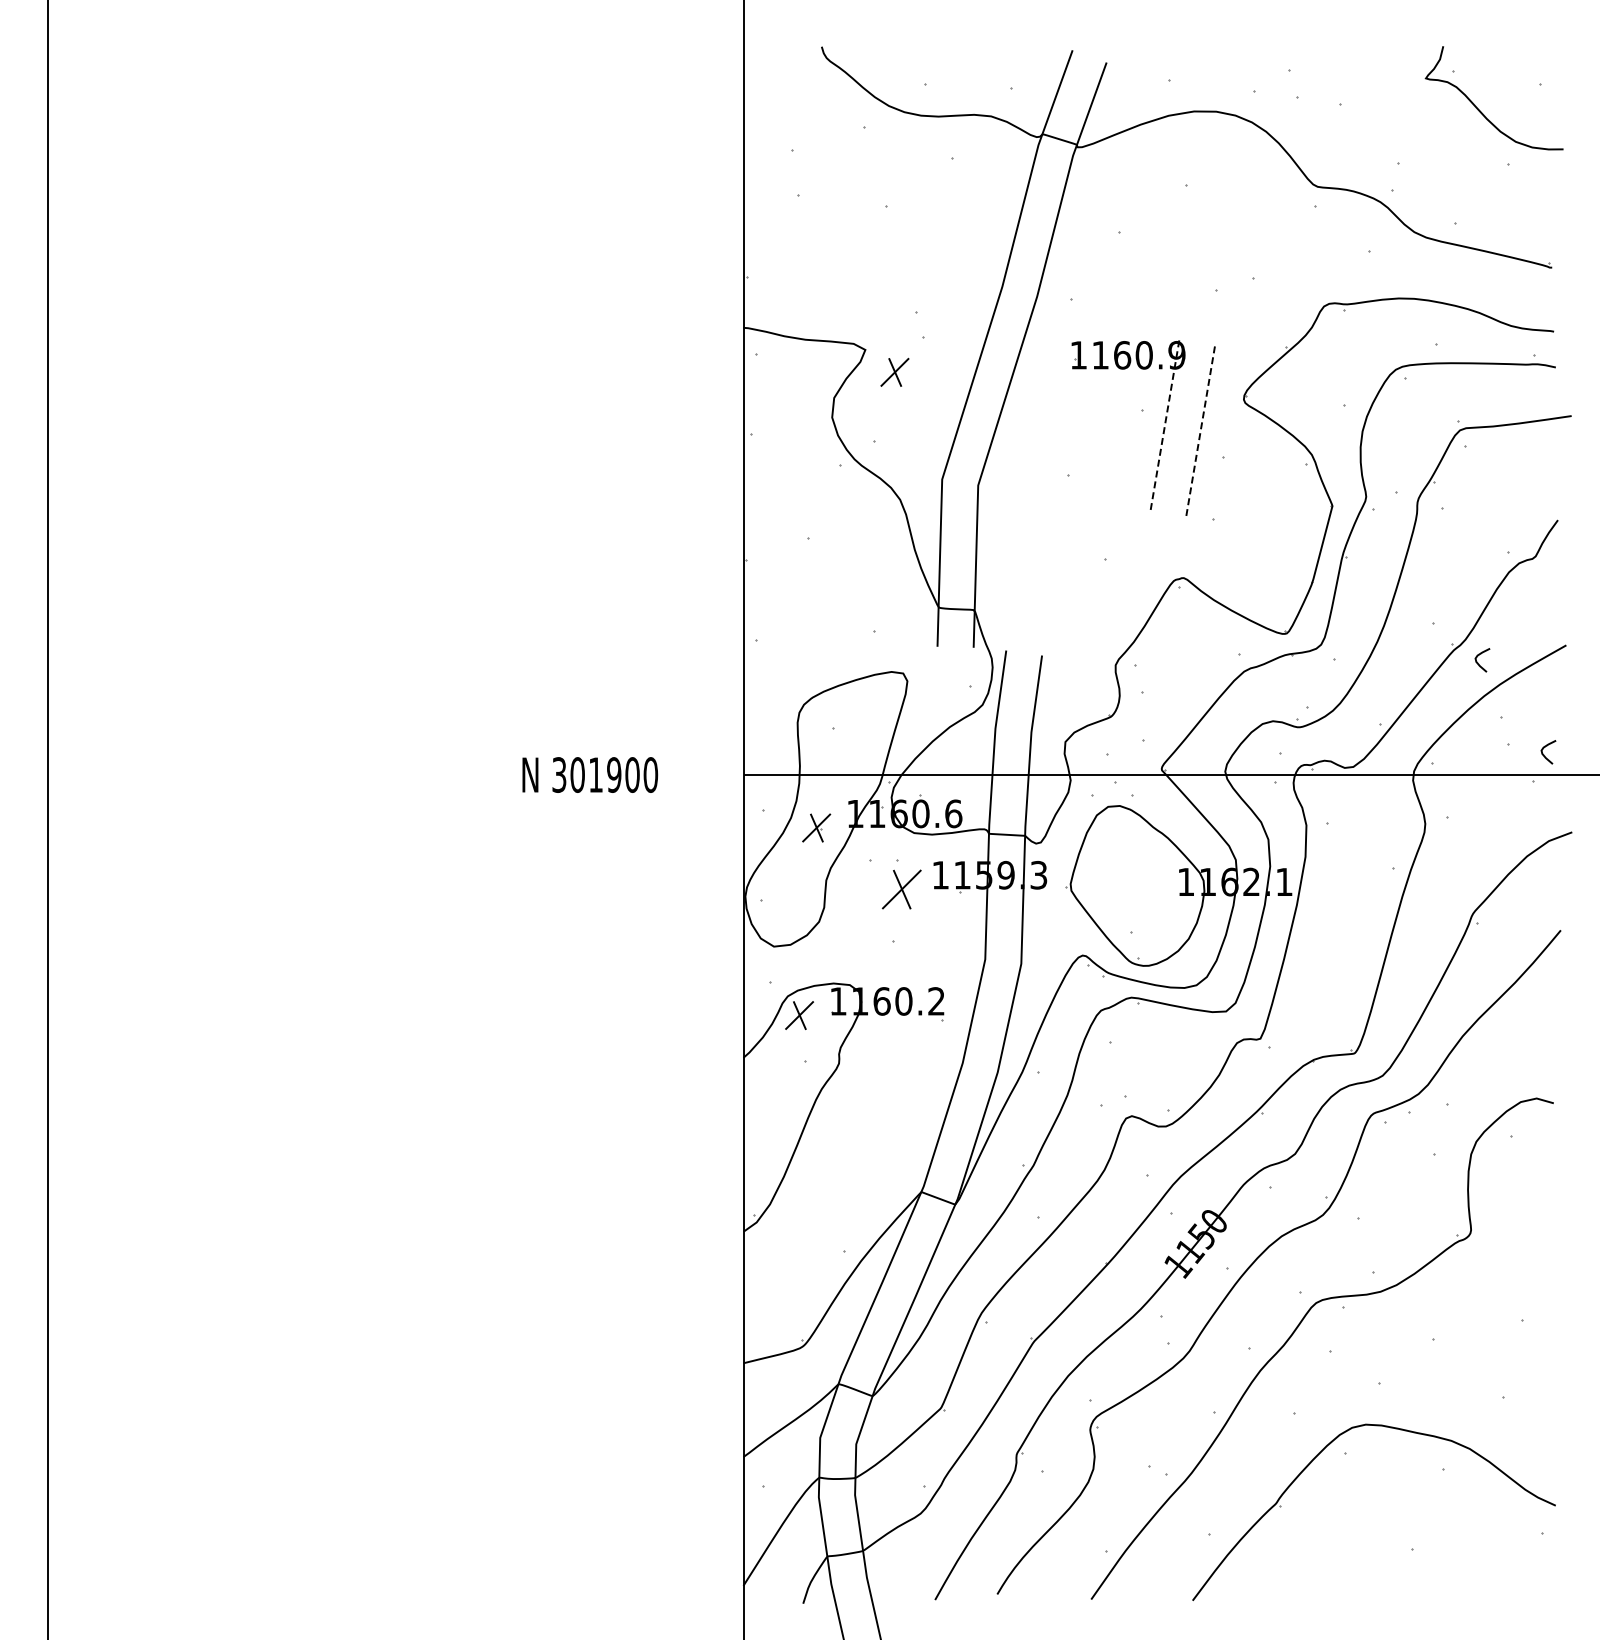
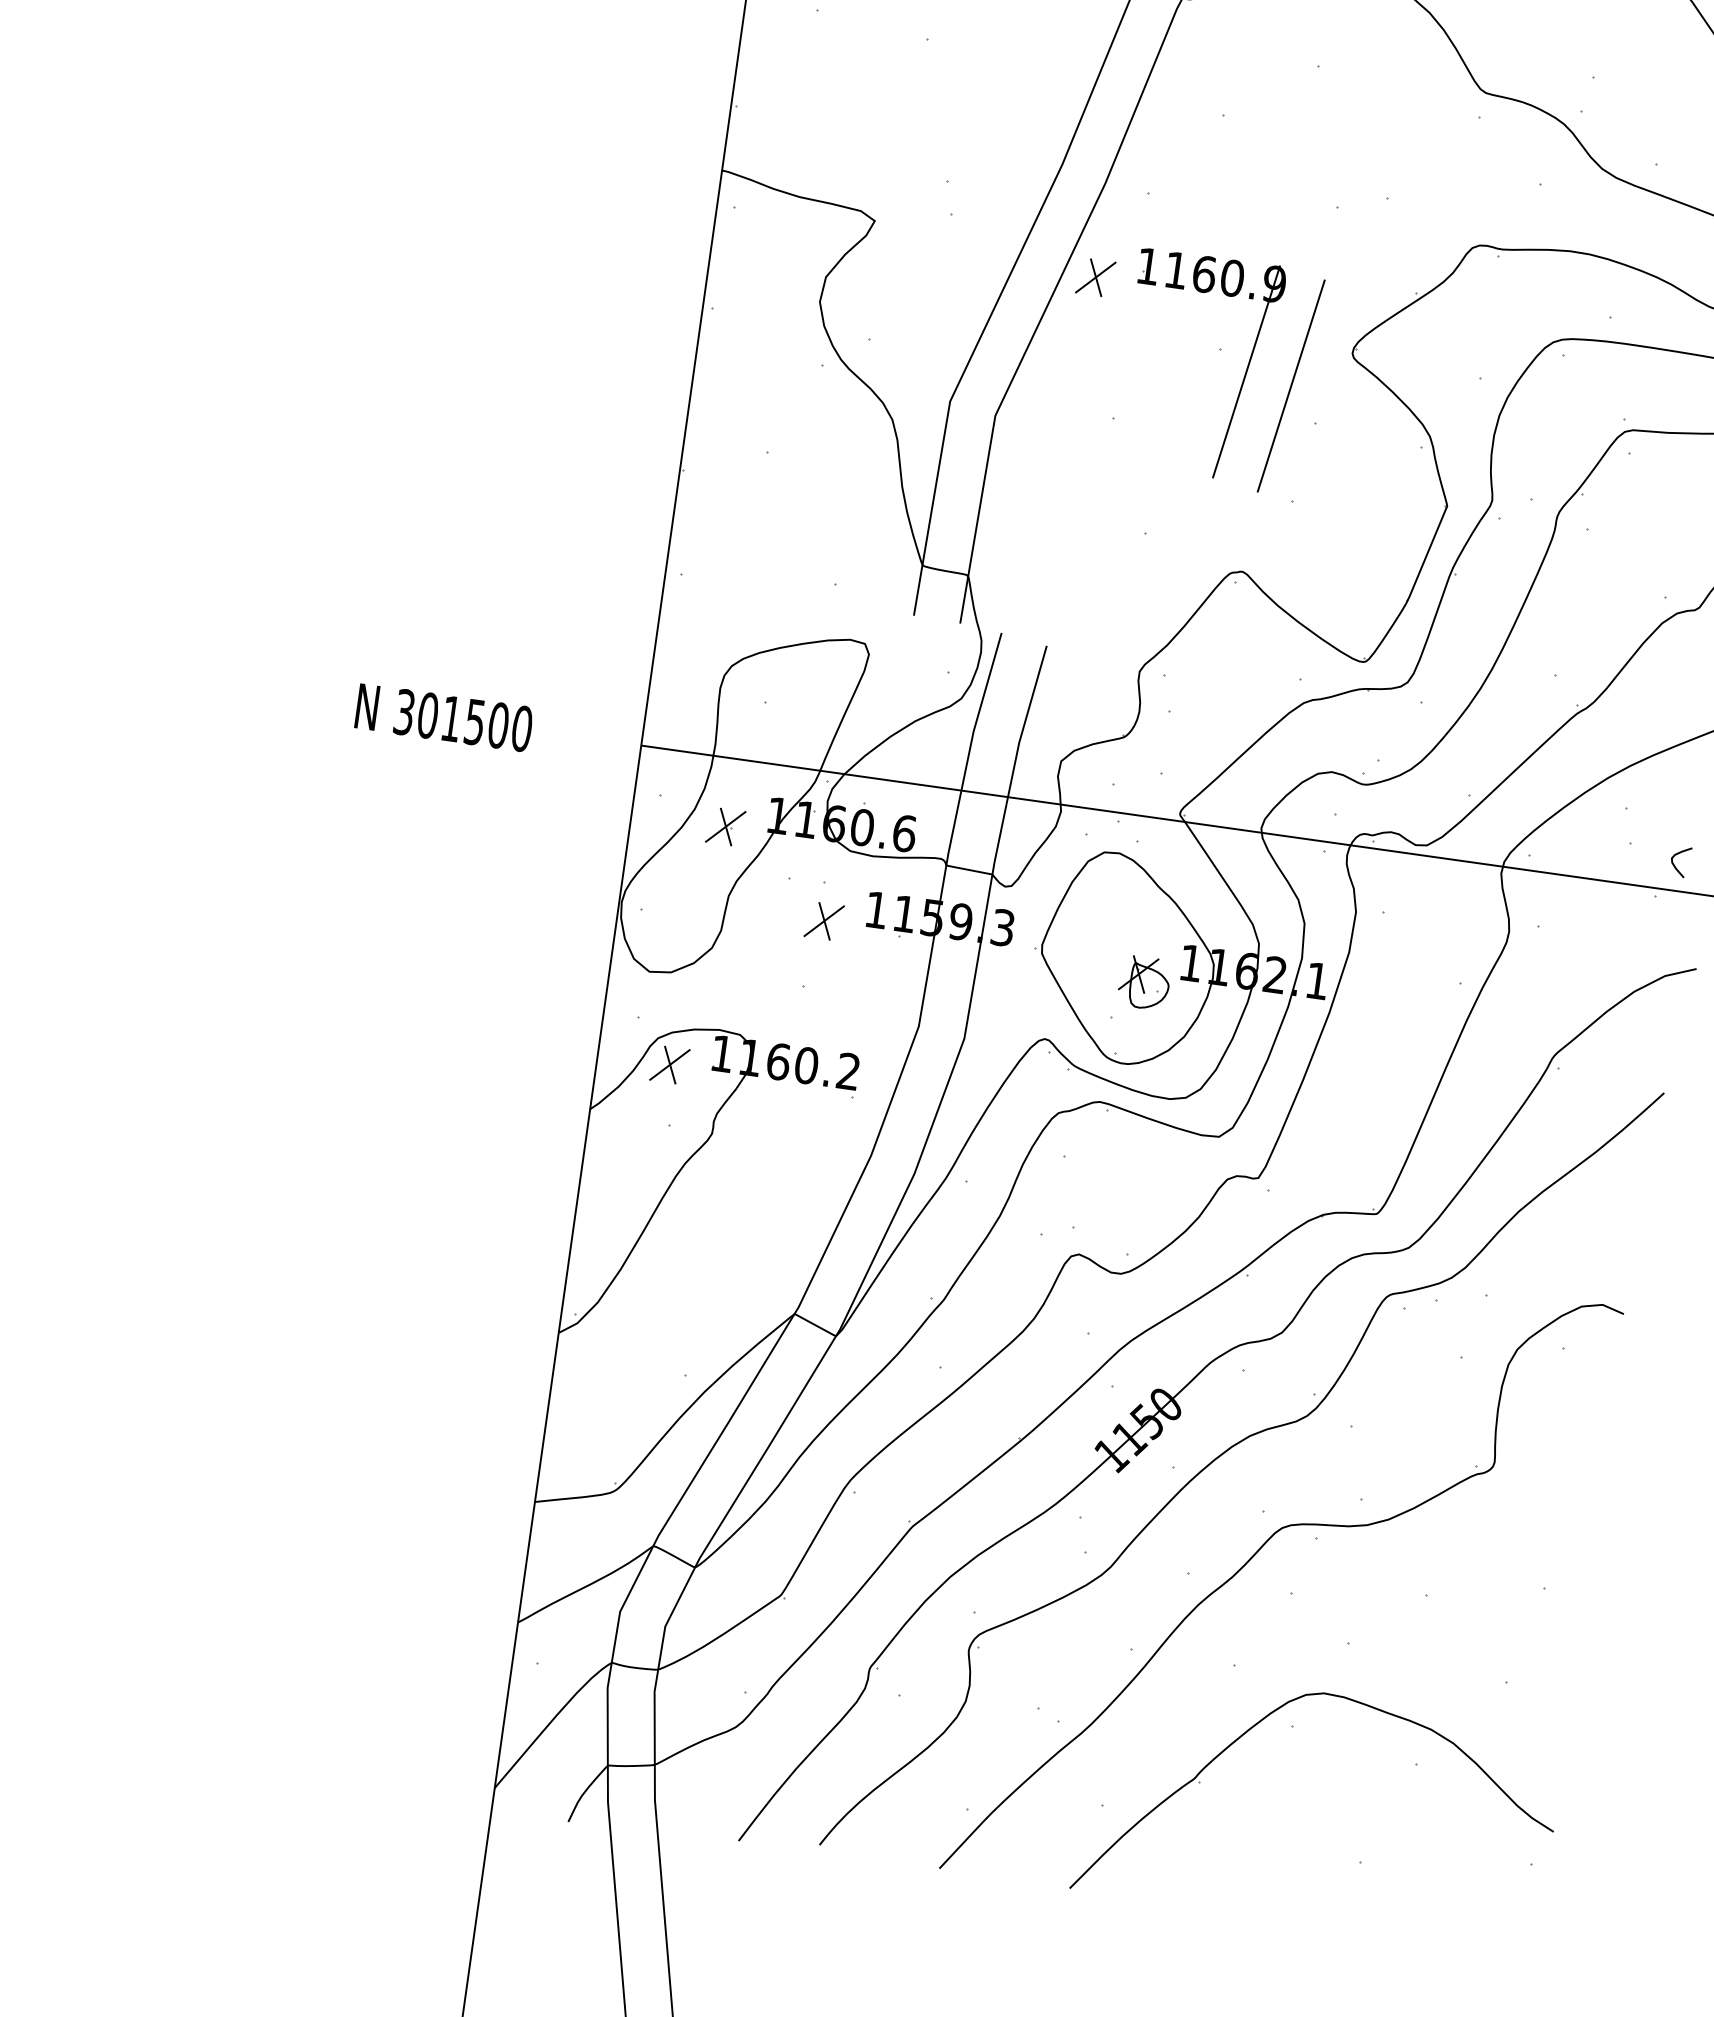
part: (894, 371) -> (1095, 276), moved
line: (1165, 425) -> (1247, 372), dashed -> solid
line: (1200, 431) -> (1290, 386), dashed -> solid
curve: (1478, 662) -> (1606, 733), removed
text: (614, 774) -> (475, 721), 301900 -> 301500
part: (901, 888) -> (823, 920), size x0.71
part: (1152, 901) -> (1144, 982), added

